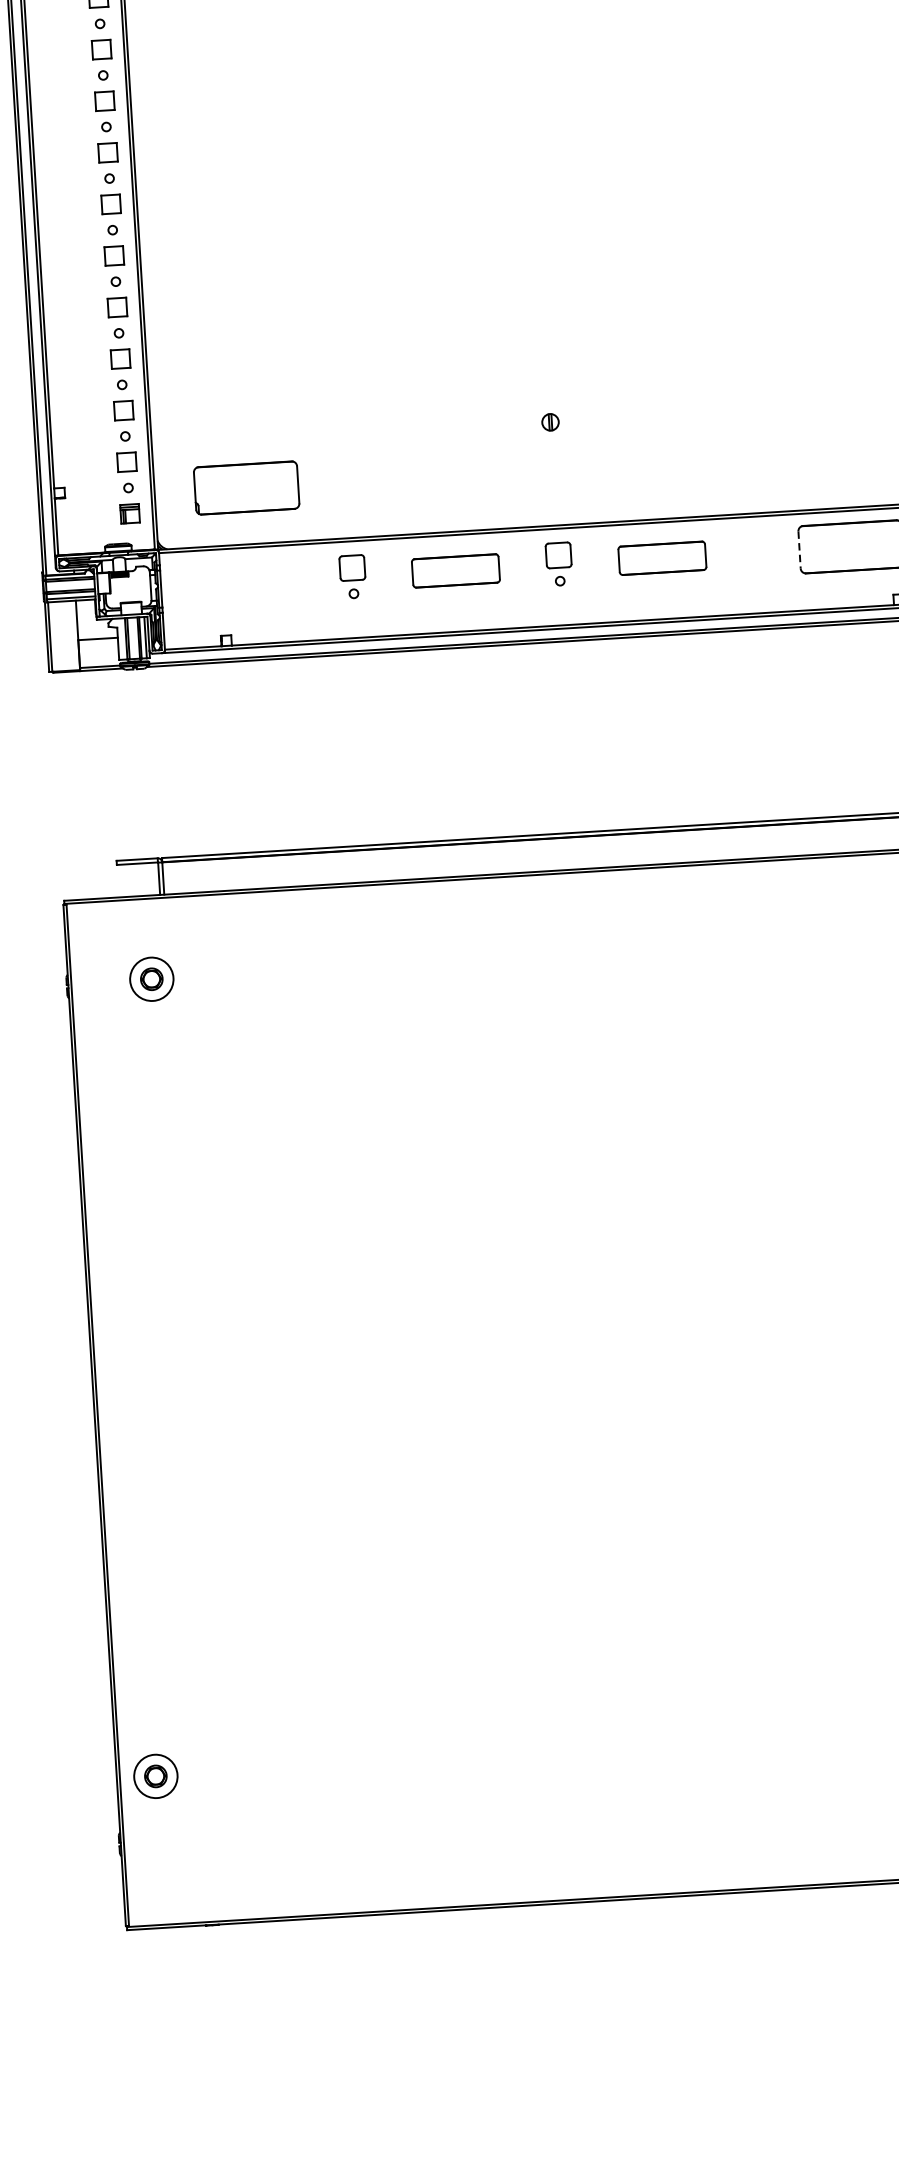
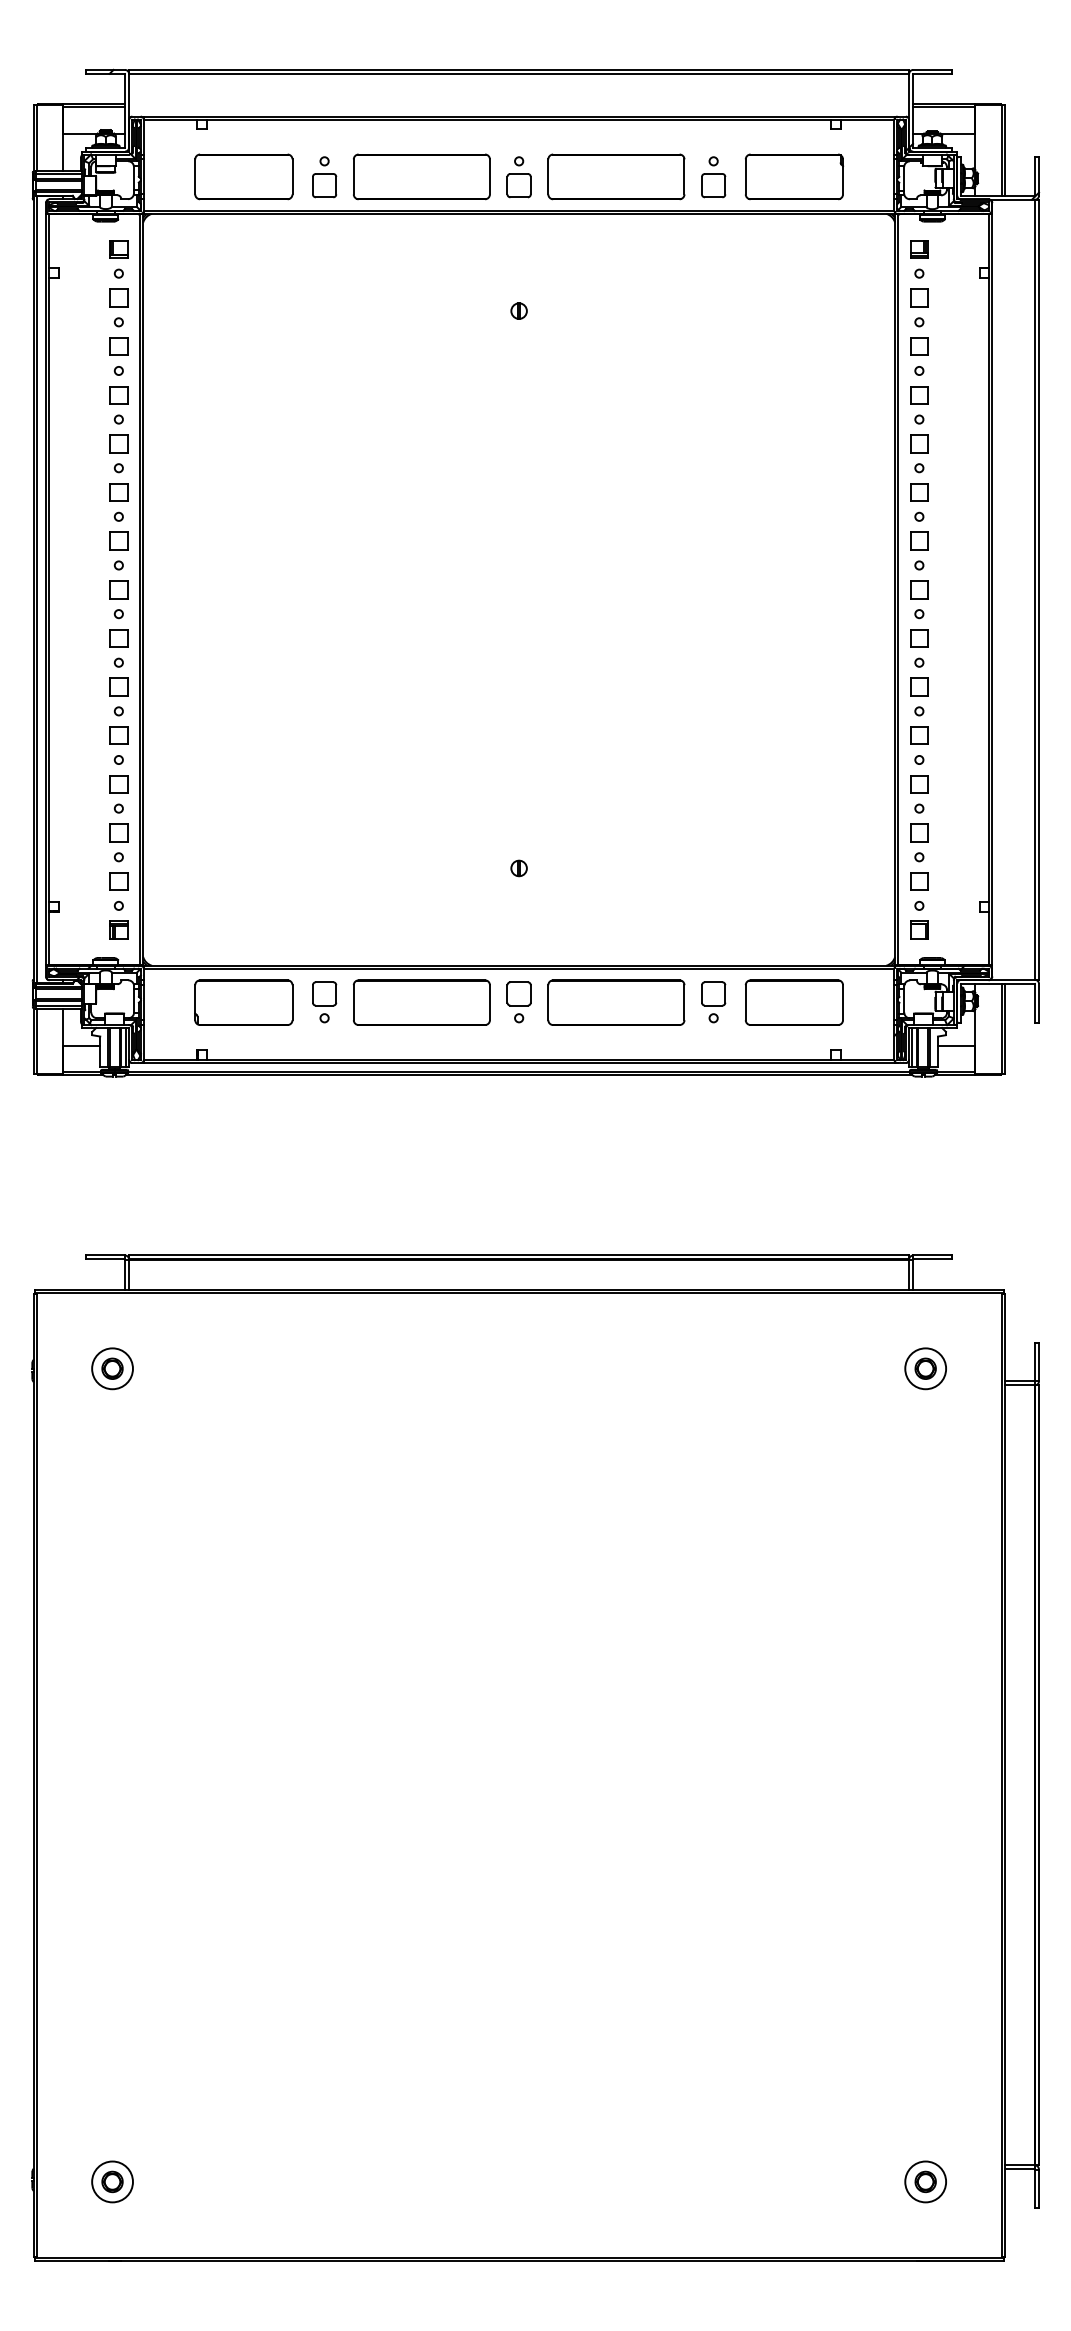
part: (246, 487) -> (243, 1002), moved
line: (799, 549) -> (745, 1002), dashed -> solid
part: (765, 551) -> (713, 1002), added
part: (662, 558) -> (616, 1002), size x1.67
part: (455, 570) -> (421, 1002), size x1.67
part: (155, 1775) -> (112, 2181), moved

